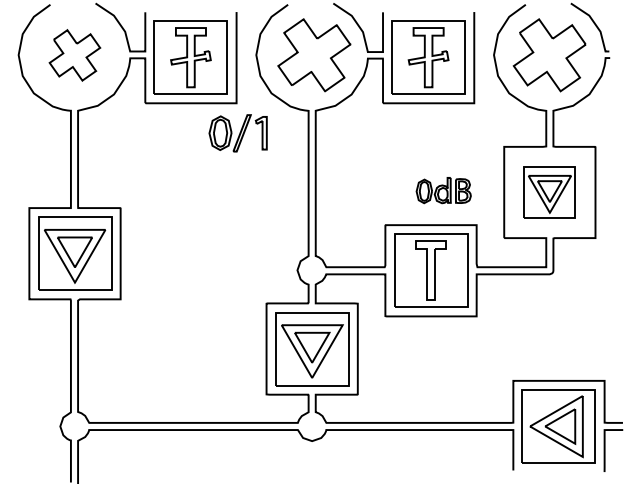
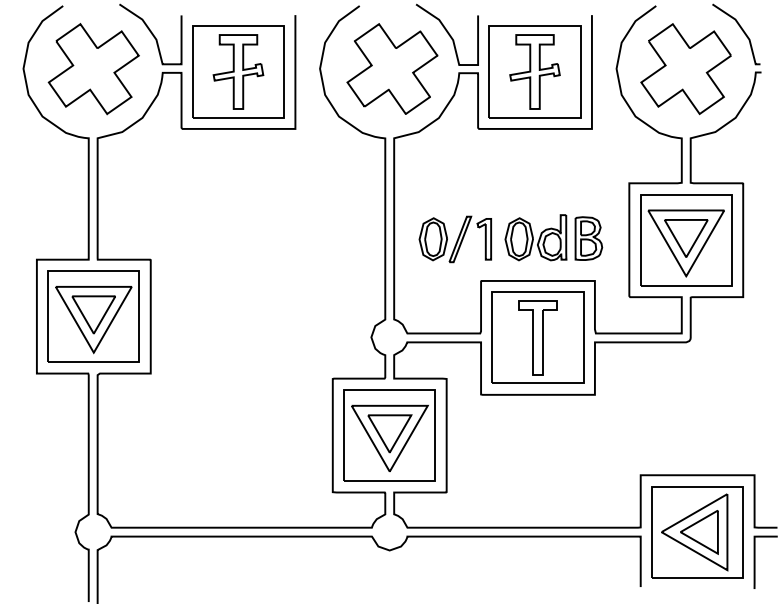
part: (74, 55) -> (93, 69), size x1.43
part: (237, 133) -> (454, 239), moved
part: (443, 190) -> (553, 237), size x1.43
part: (550, 192) -> (686, 240), size x1.43

